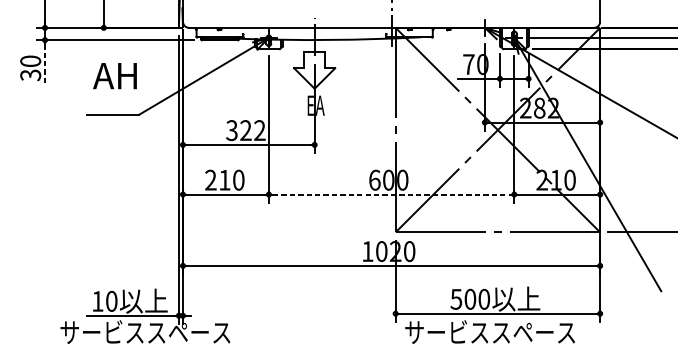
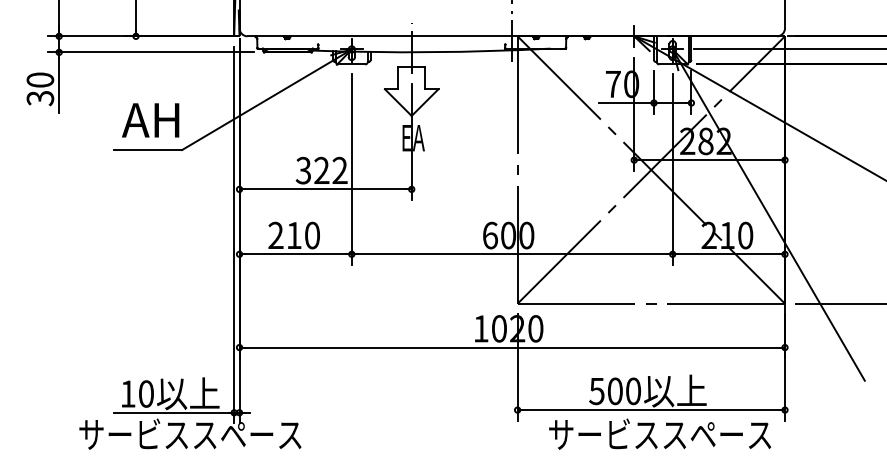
line: (45, 65) -> (59, 85), dashed -> solid
text: (114, 76) -> (150, 120), moved
line: (391, 194) -> (512, 254), dashed -> solid
text: (490, 331) -> (660, 433), moved

